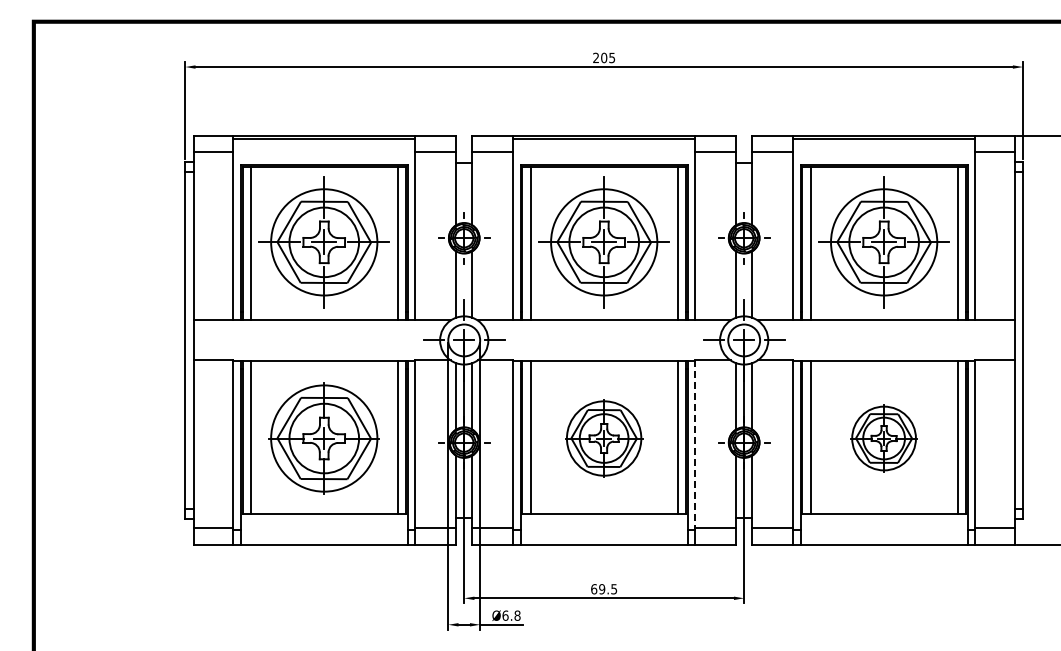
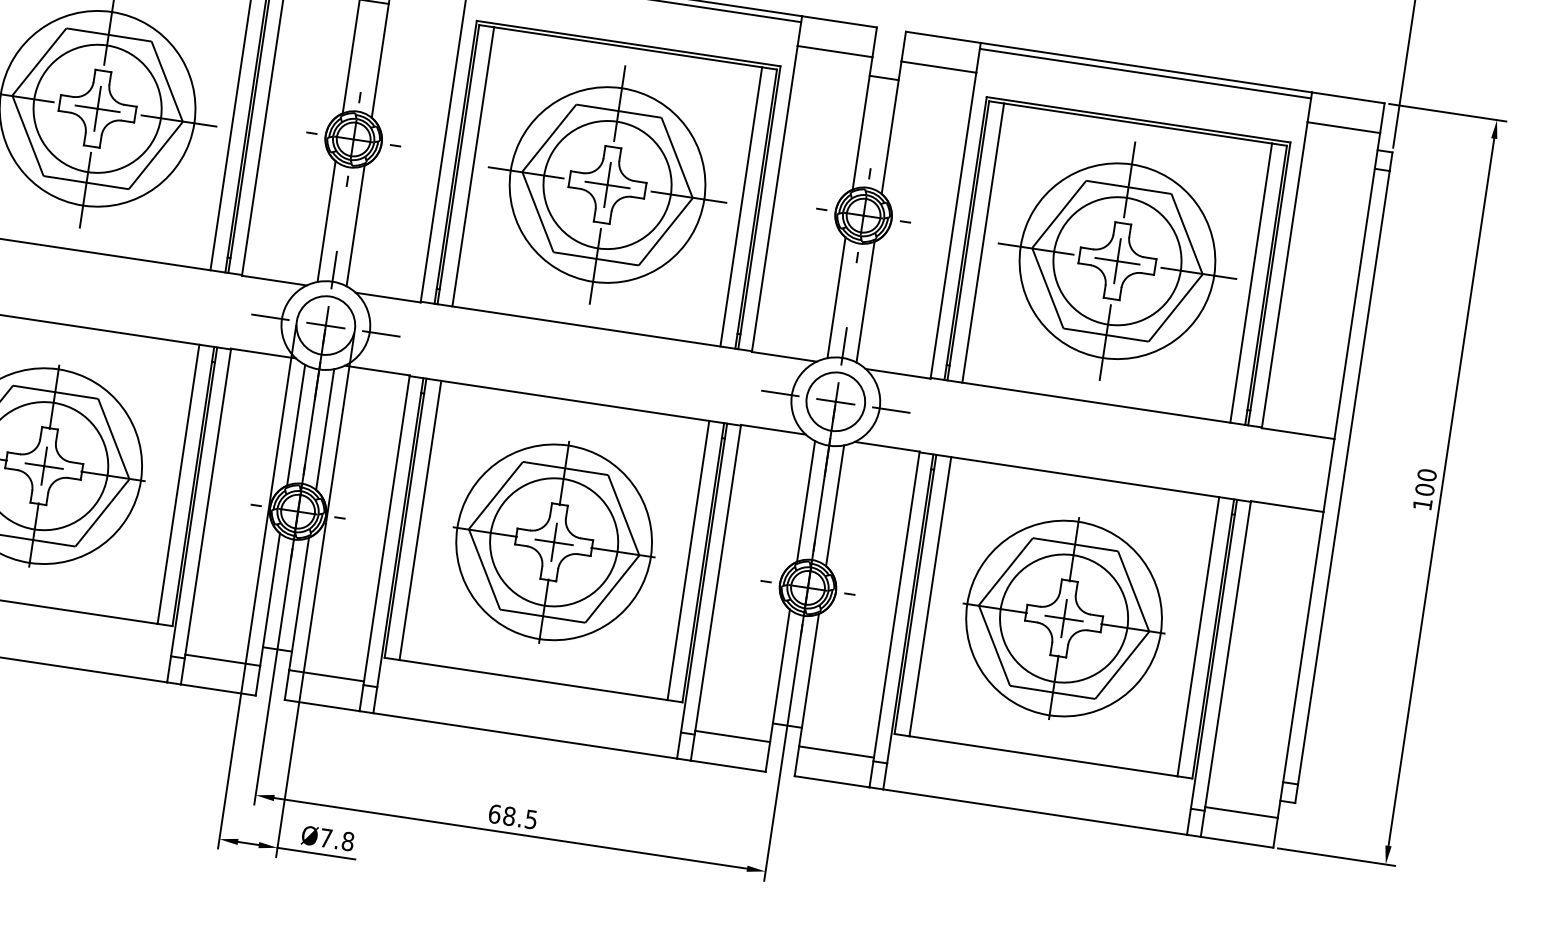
part: (603, 438) -> (552, 542), size x1.43
part: (883, 438) -> (1062, 618), size x1.67
line: (695, 444) -> (718, 578), dashed -> solid
text: (602, 589) -> (509, 816), 69.5 -> 68.5
text: (505, 615) -> (326, 837), Ø6.8 -> Ø7.8

